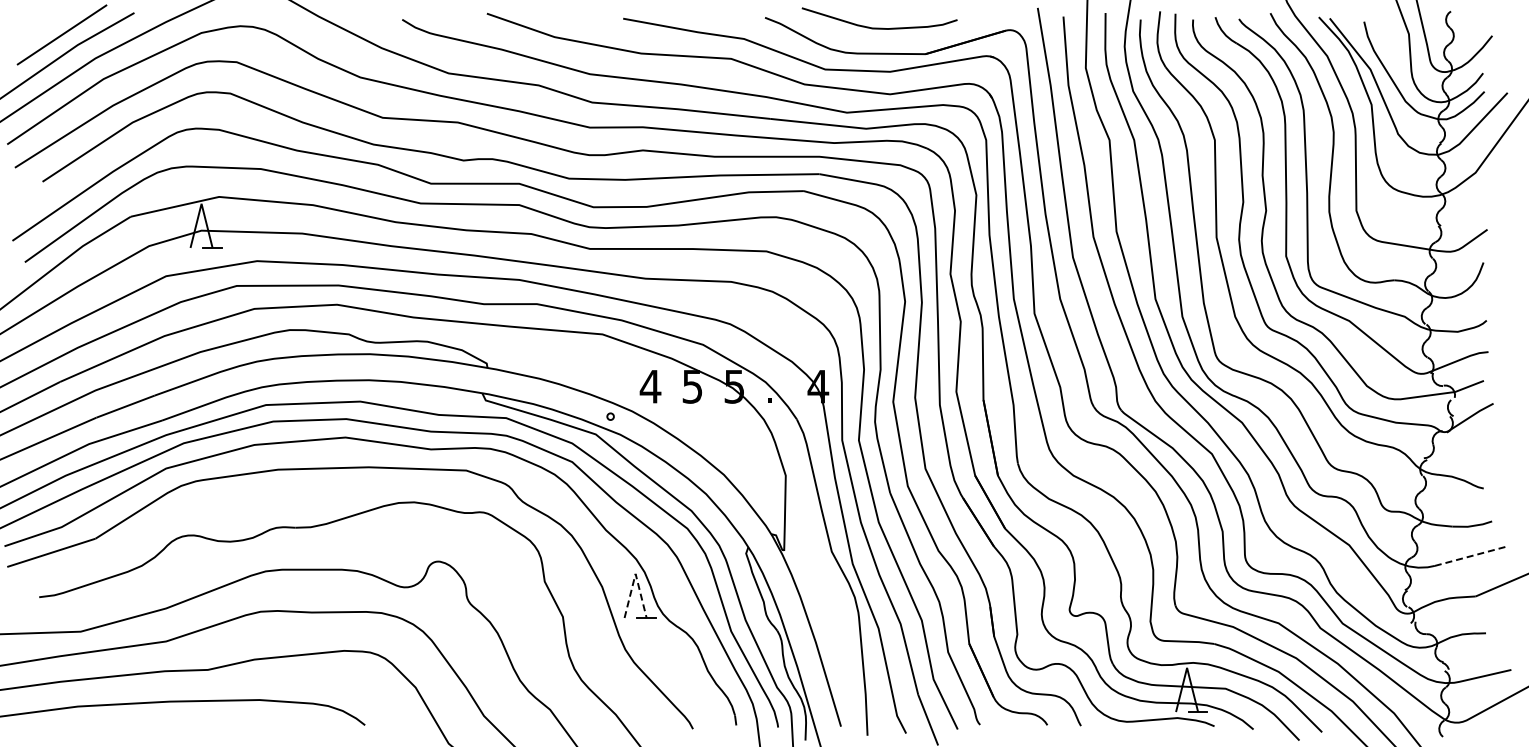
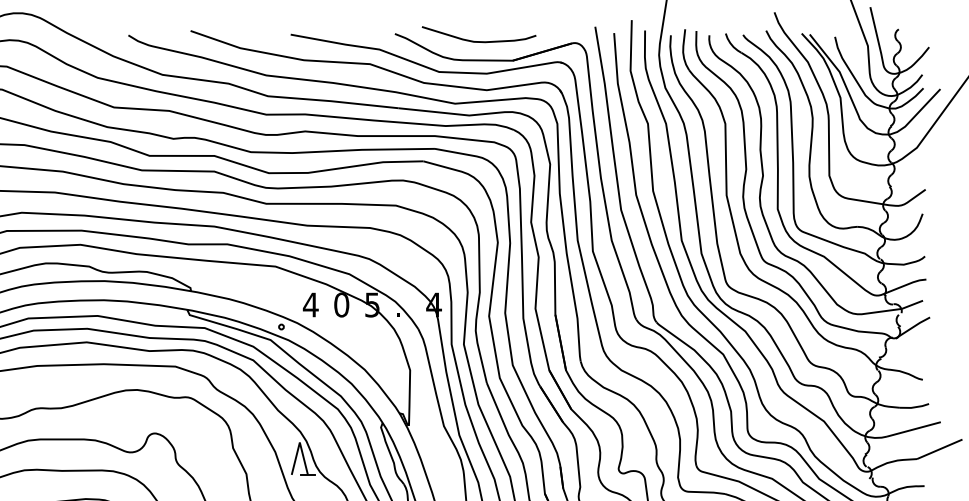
text: (692, 386) -> (341, 304), 5 -> 0
line: (1471, 556) -> (913, 429), dashed -> solid
line: (635, 573) -> (299, 442), dashed -> solid

